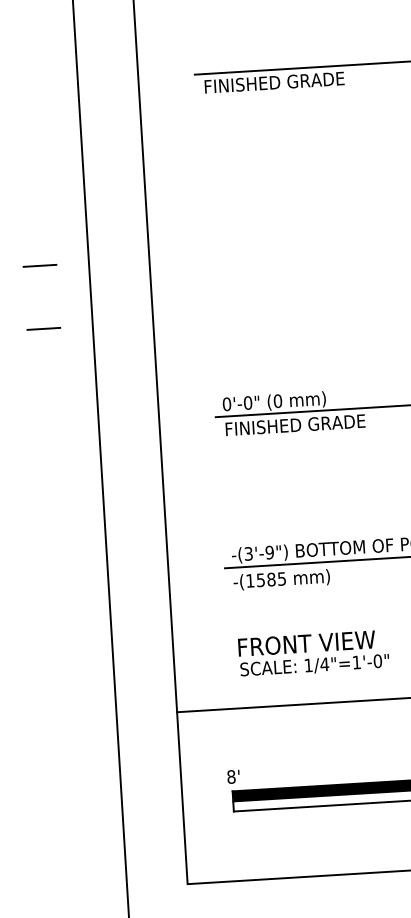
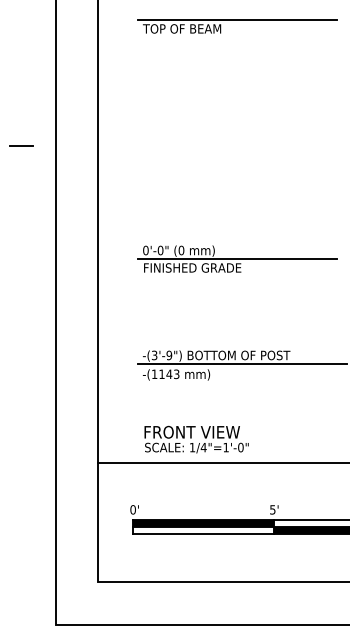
text: (274, 82) -> (192, 28), FINISHED GRADE -> TOP OF BEAM
line: (43, 327) -> (21, 189), removed
text: (271, 579) -> (169, 374), -(1585 -> -(1143
text: (313, 653) -> (196, 439), moved
text: (230, 776) -> (132, 509), 8' -> 0'

